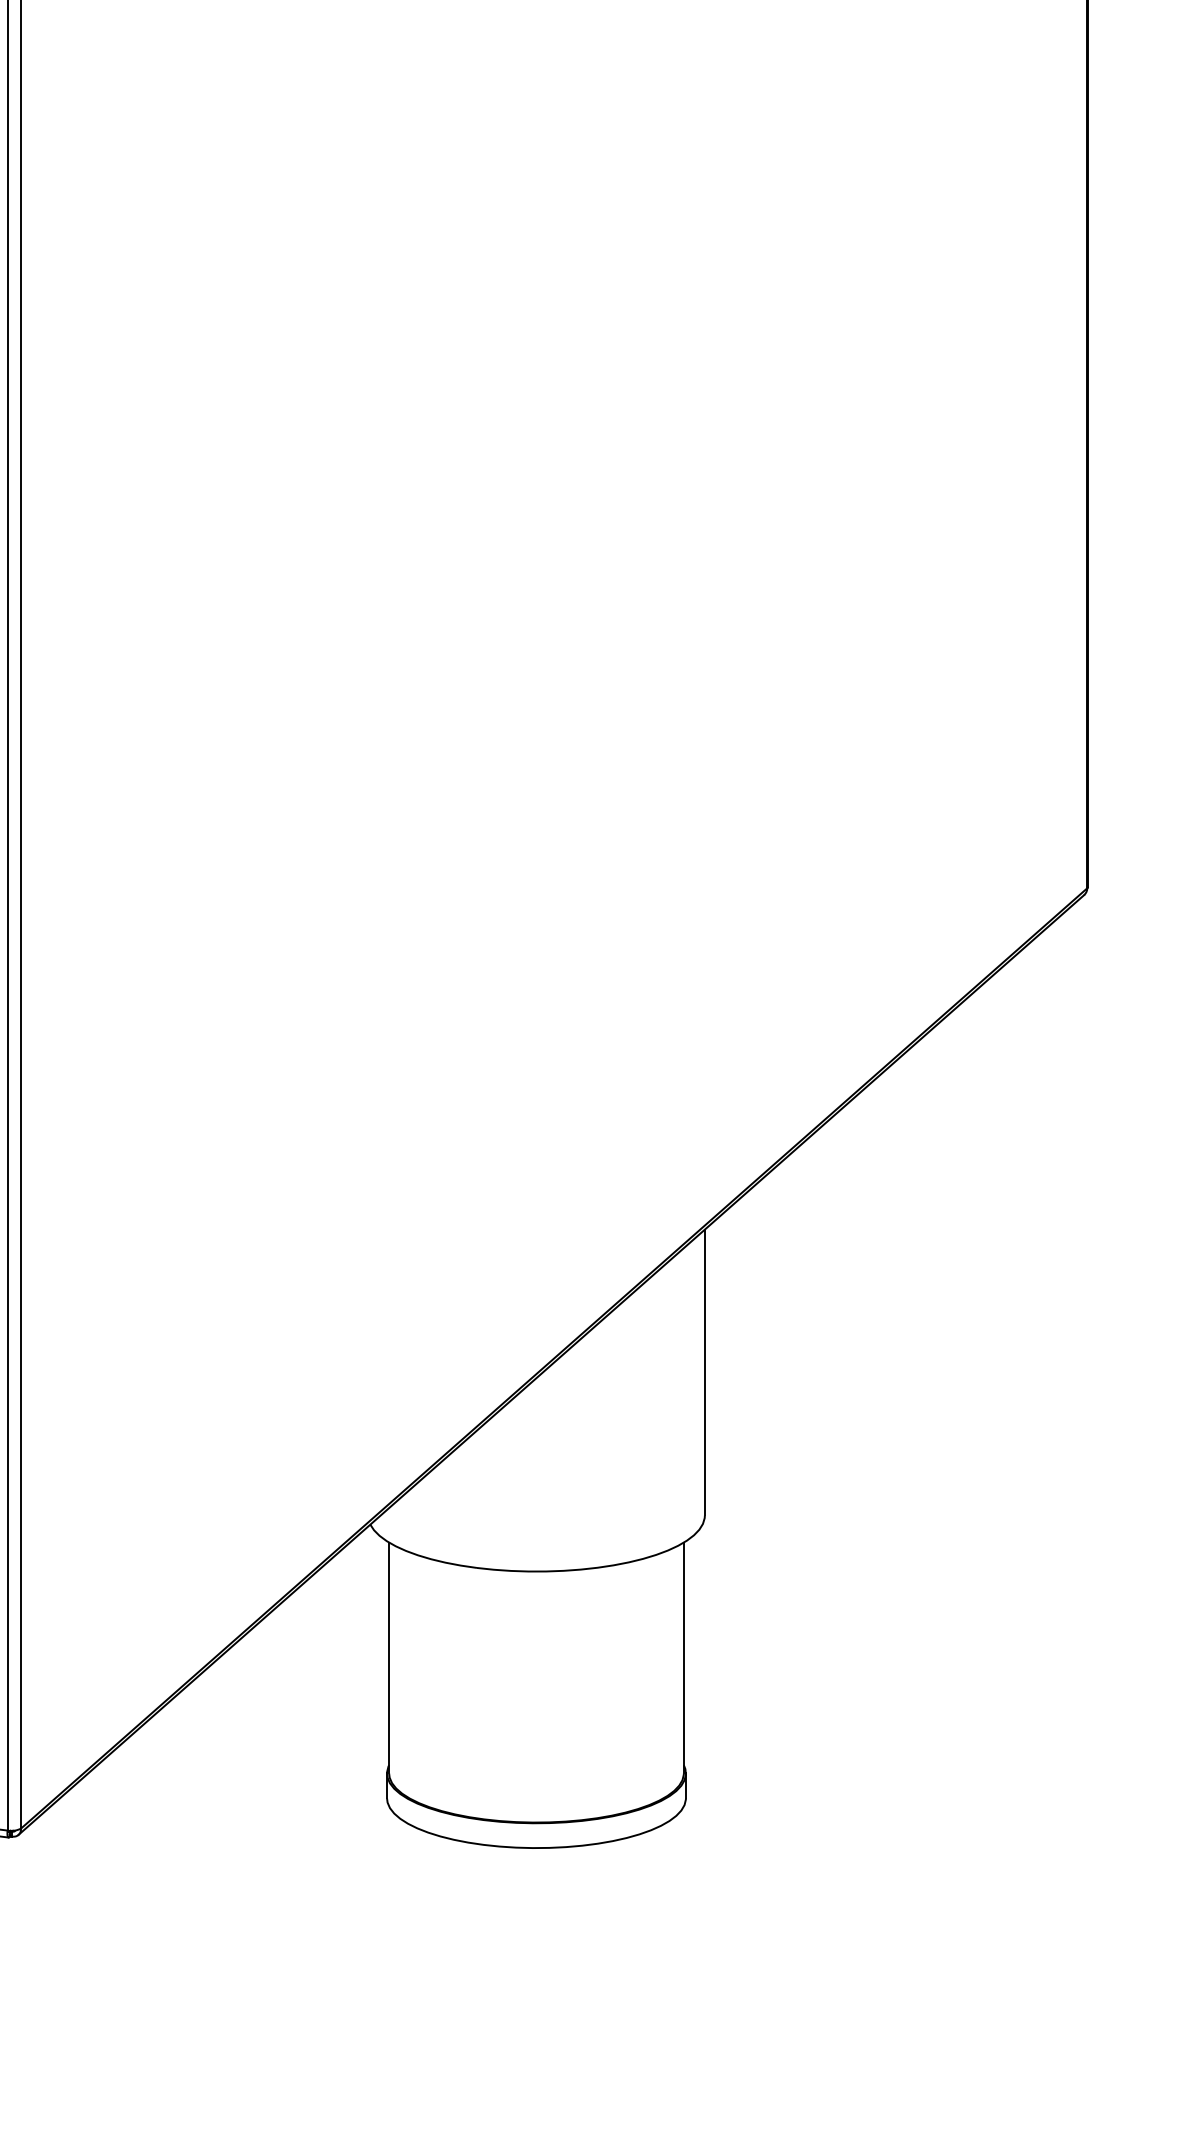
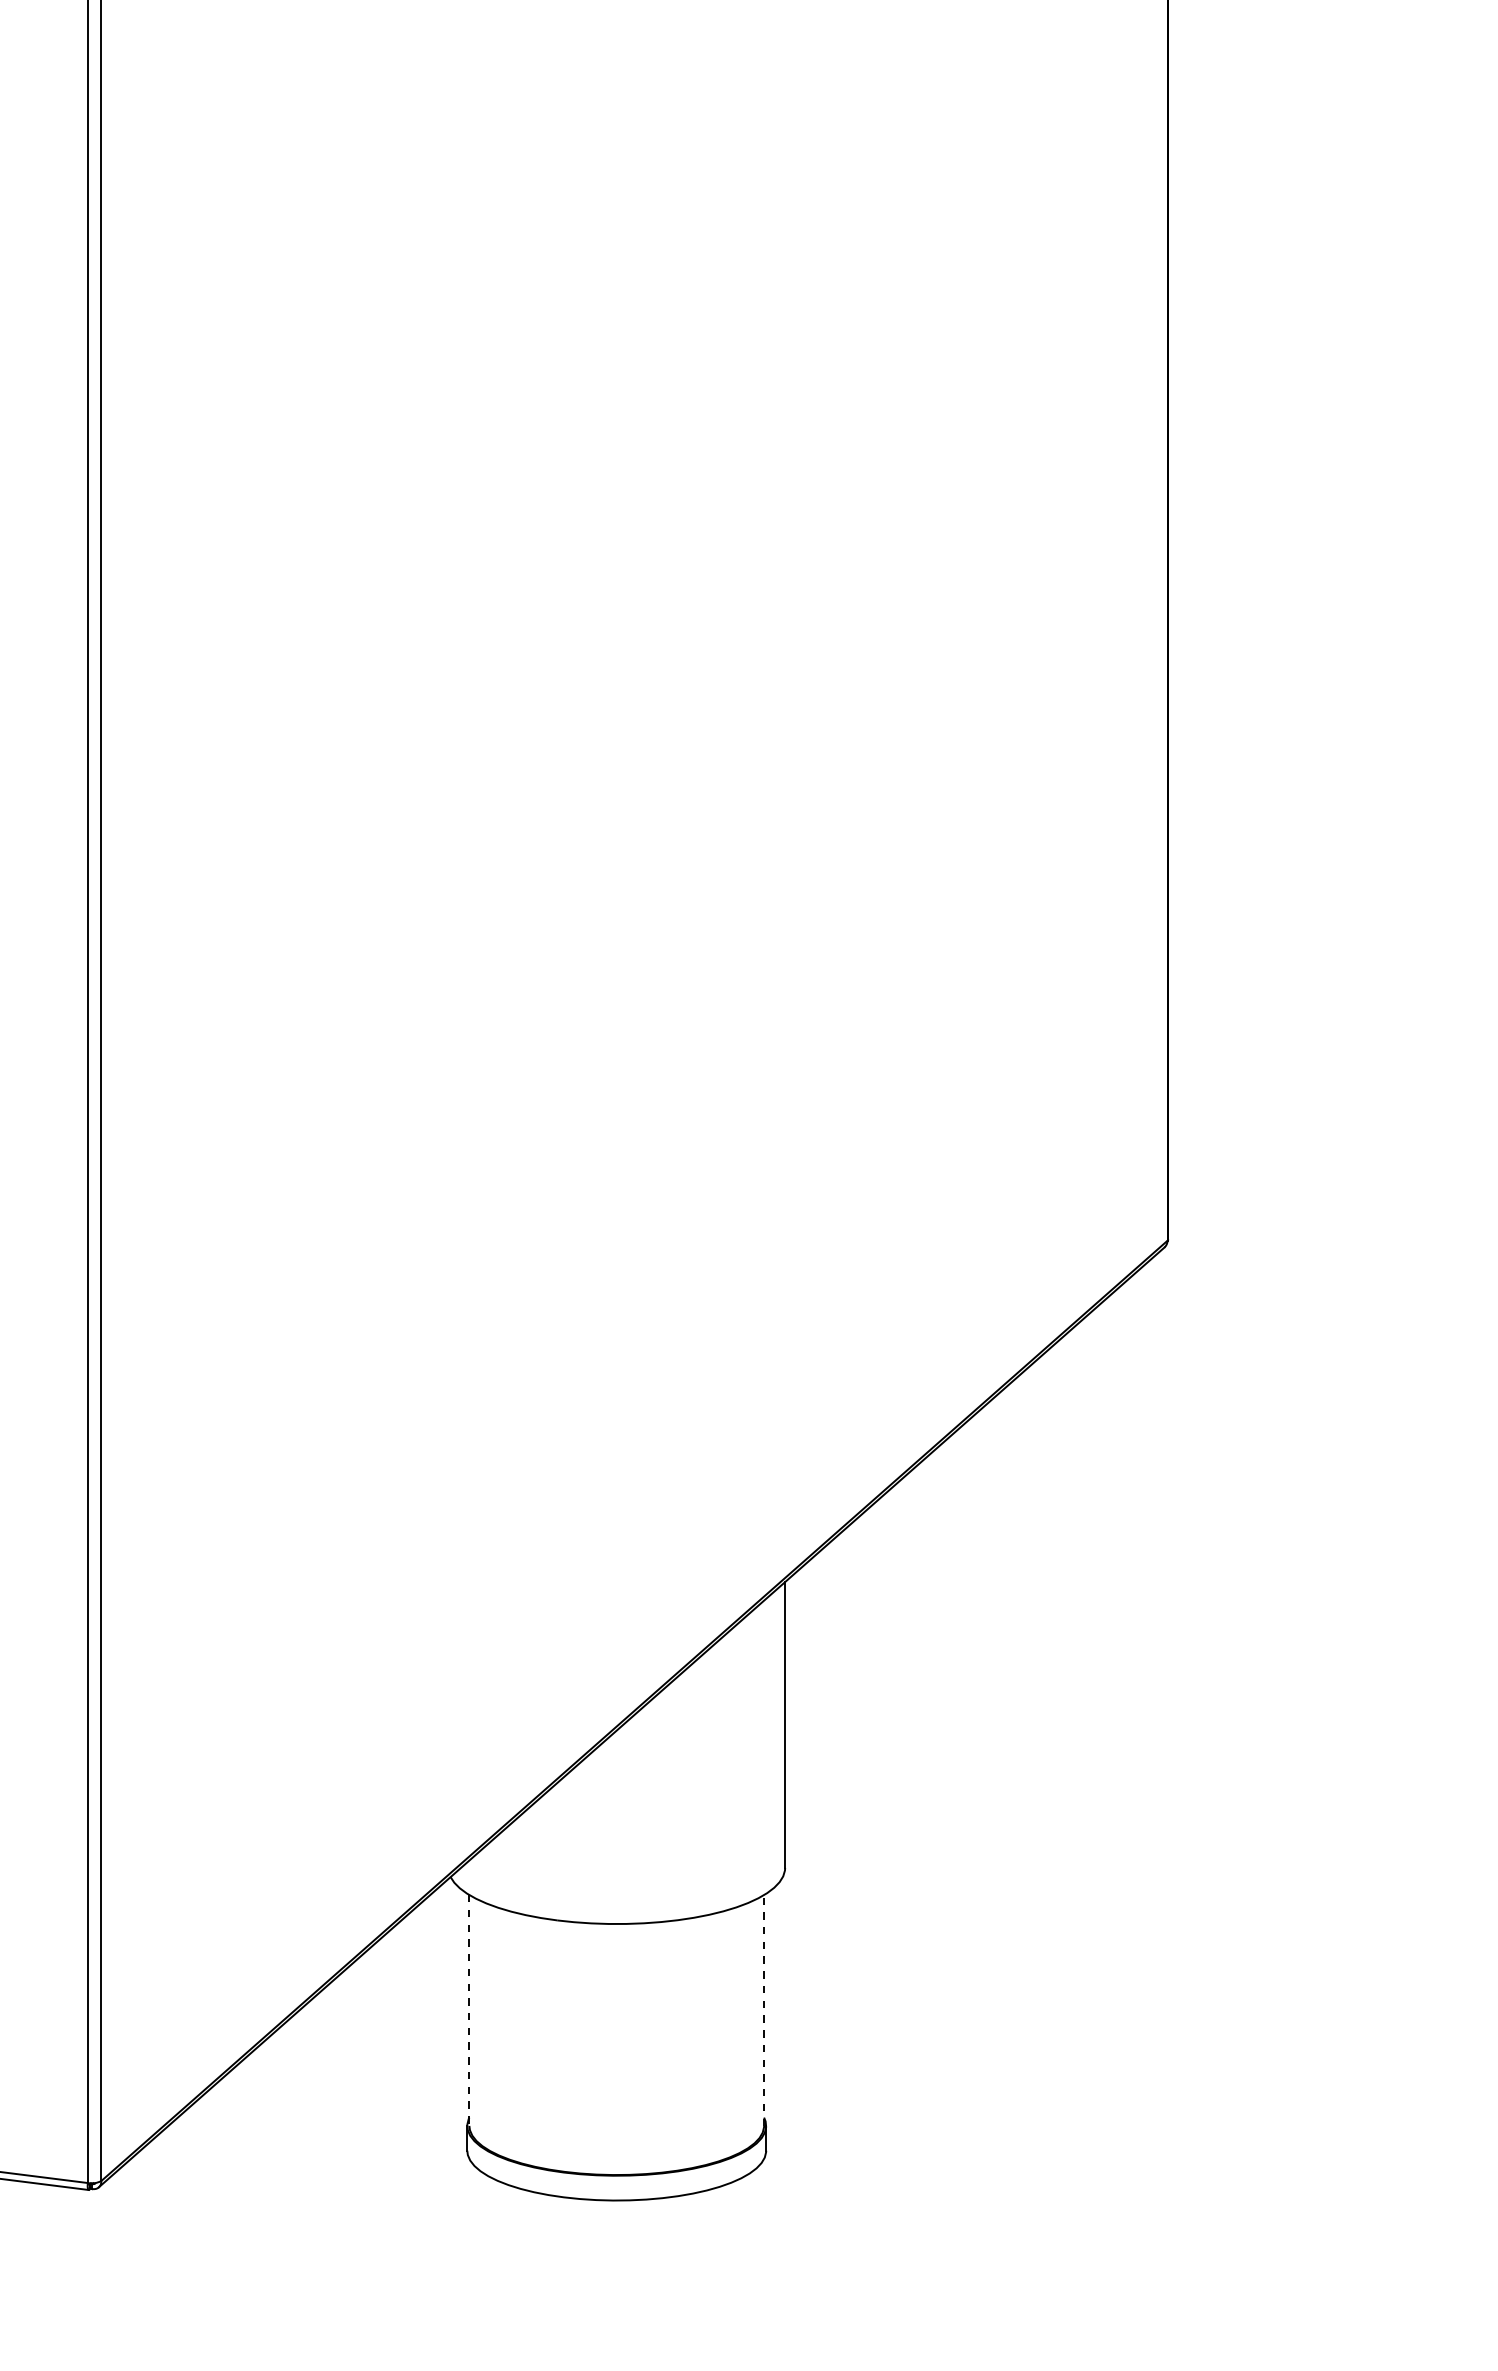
line: (684, 1658) -> (764, 2010), solid -> dashed
line: (389, 1659) -> (469, 2011), solid -> dashed

